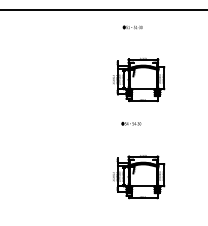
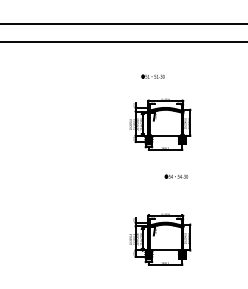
text: (132, 27) -> (152, 76), moved
text: (130, 123) -> (175, 176), moved

